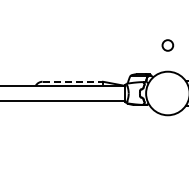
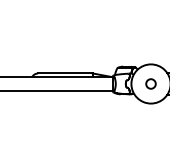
circle: (167, 45) -> (150, 84), moved
line: (73, 81) -> (66, 73), dashed -> solid

